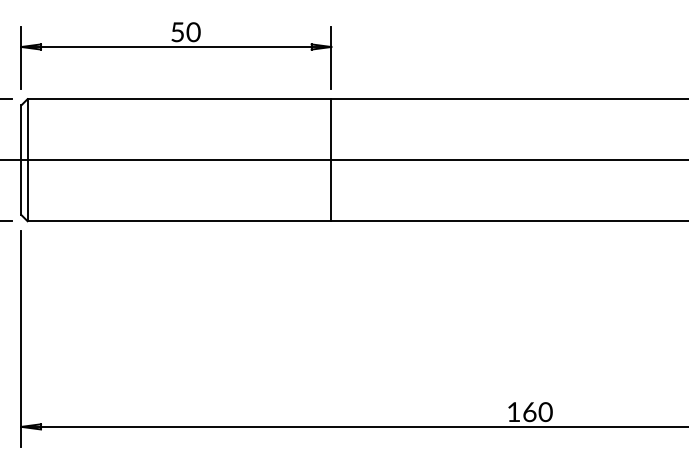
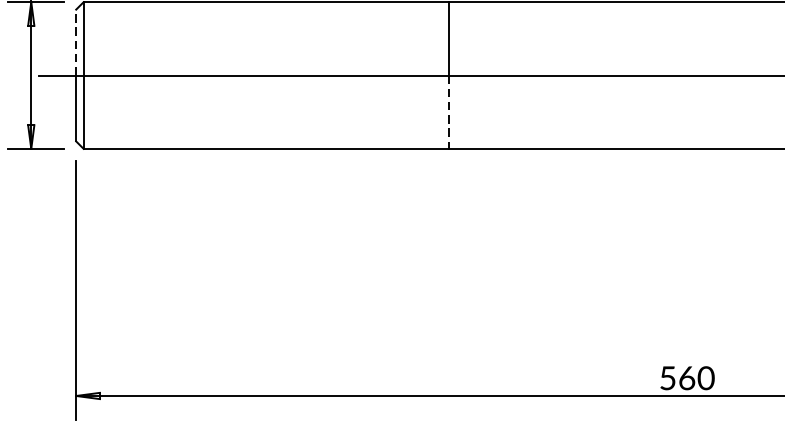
line: (21, 132) -> (76, 42), solid -> dashed
line: (331, 190) -> (448, 111), solid -> dashed
text: (513, 412) -> (667, 378), 160 -> 560

